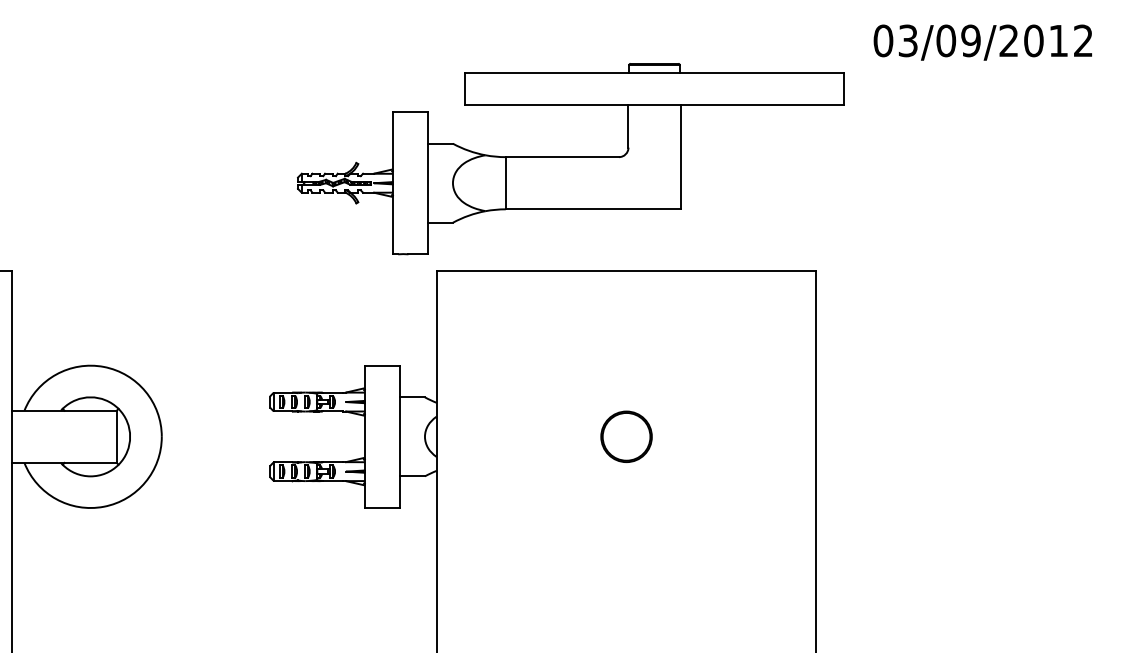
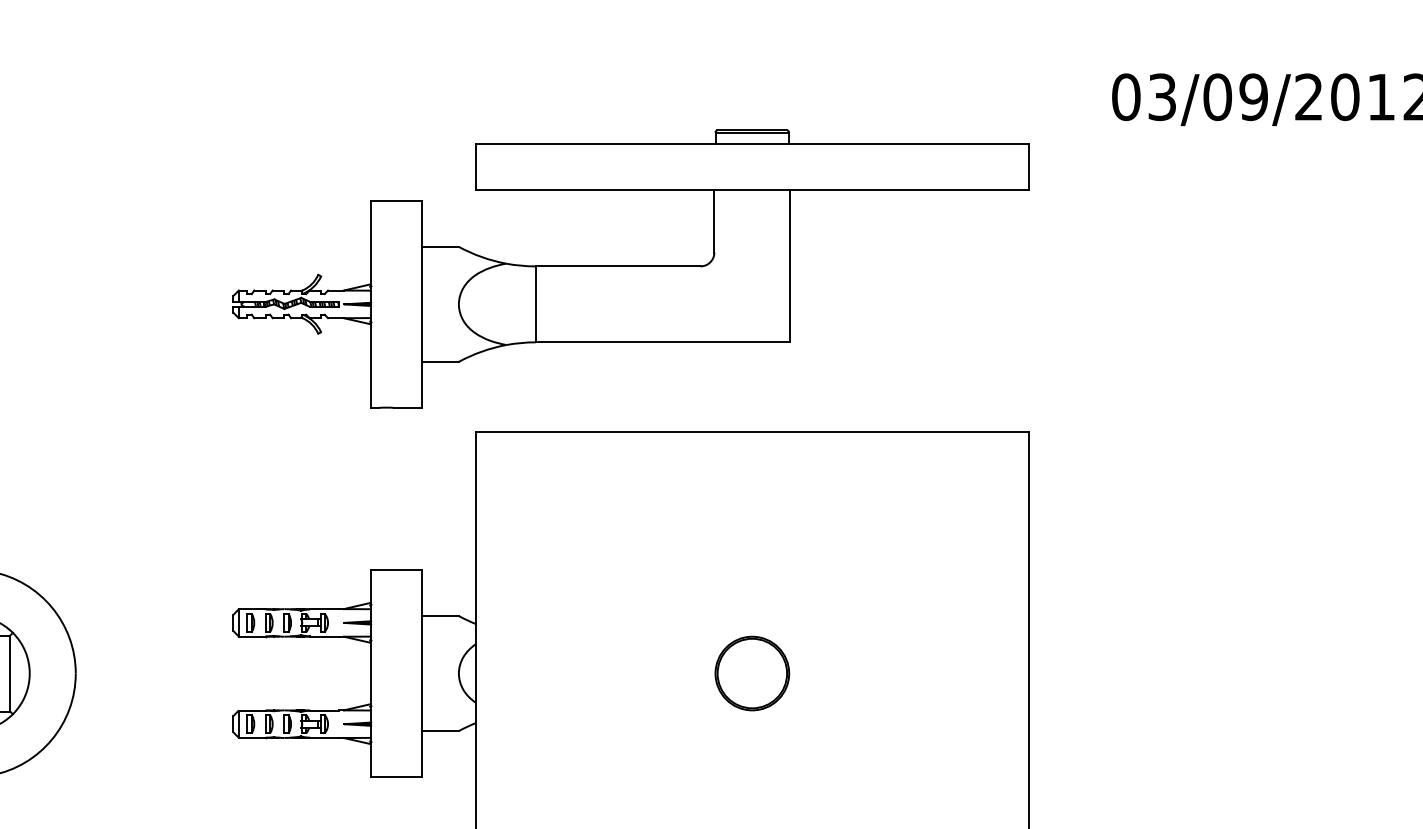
part: (570, 159) -> (629, 269), moved

